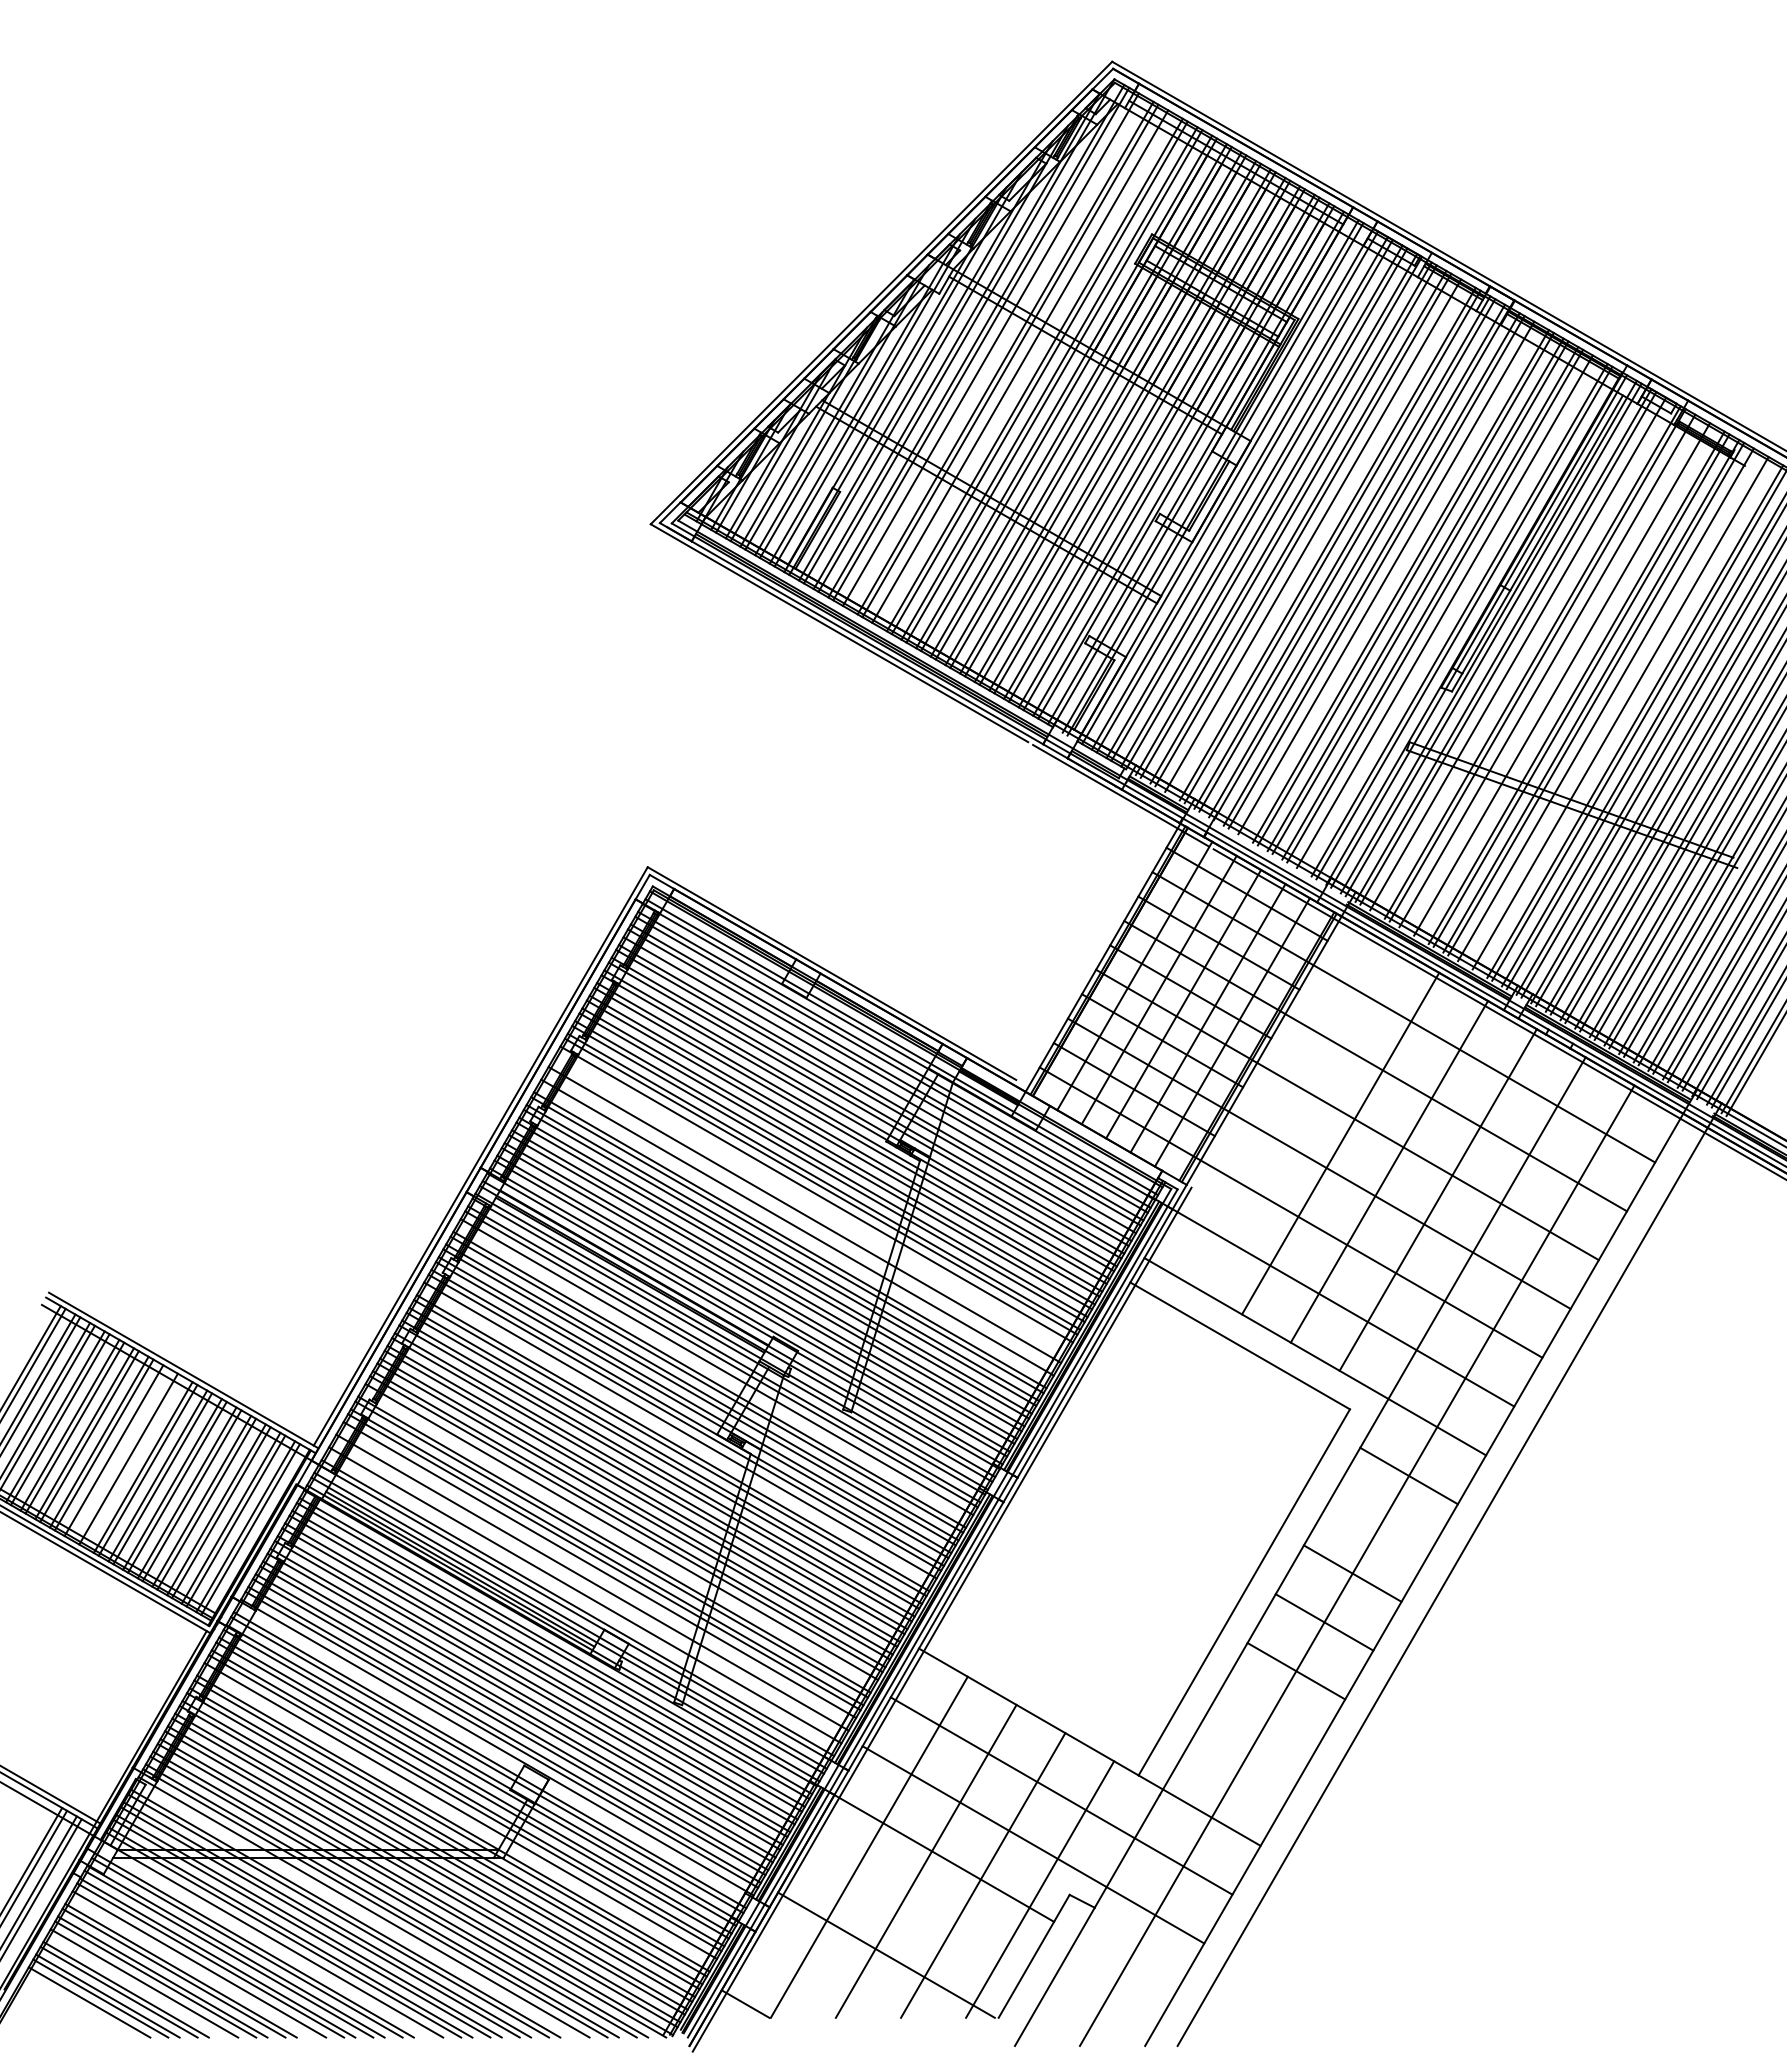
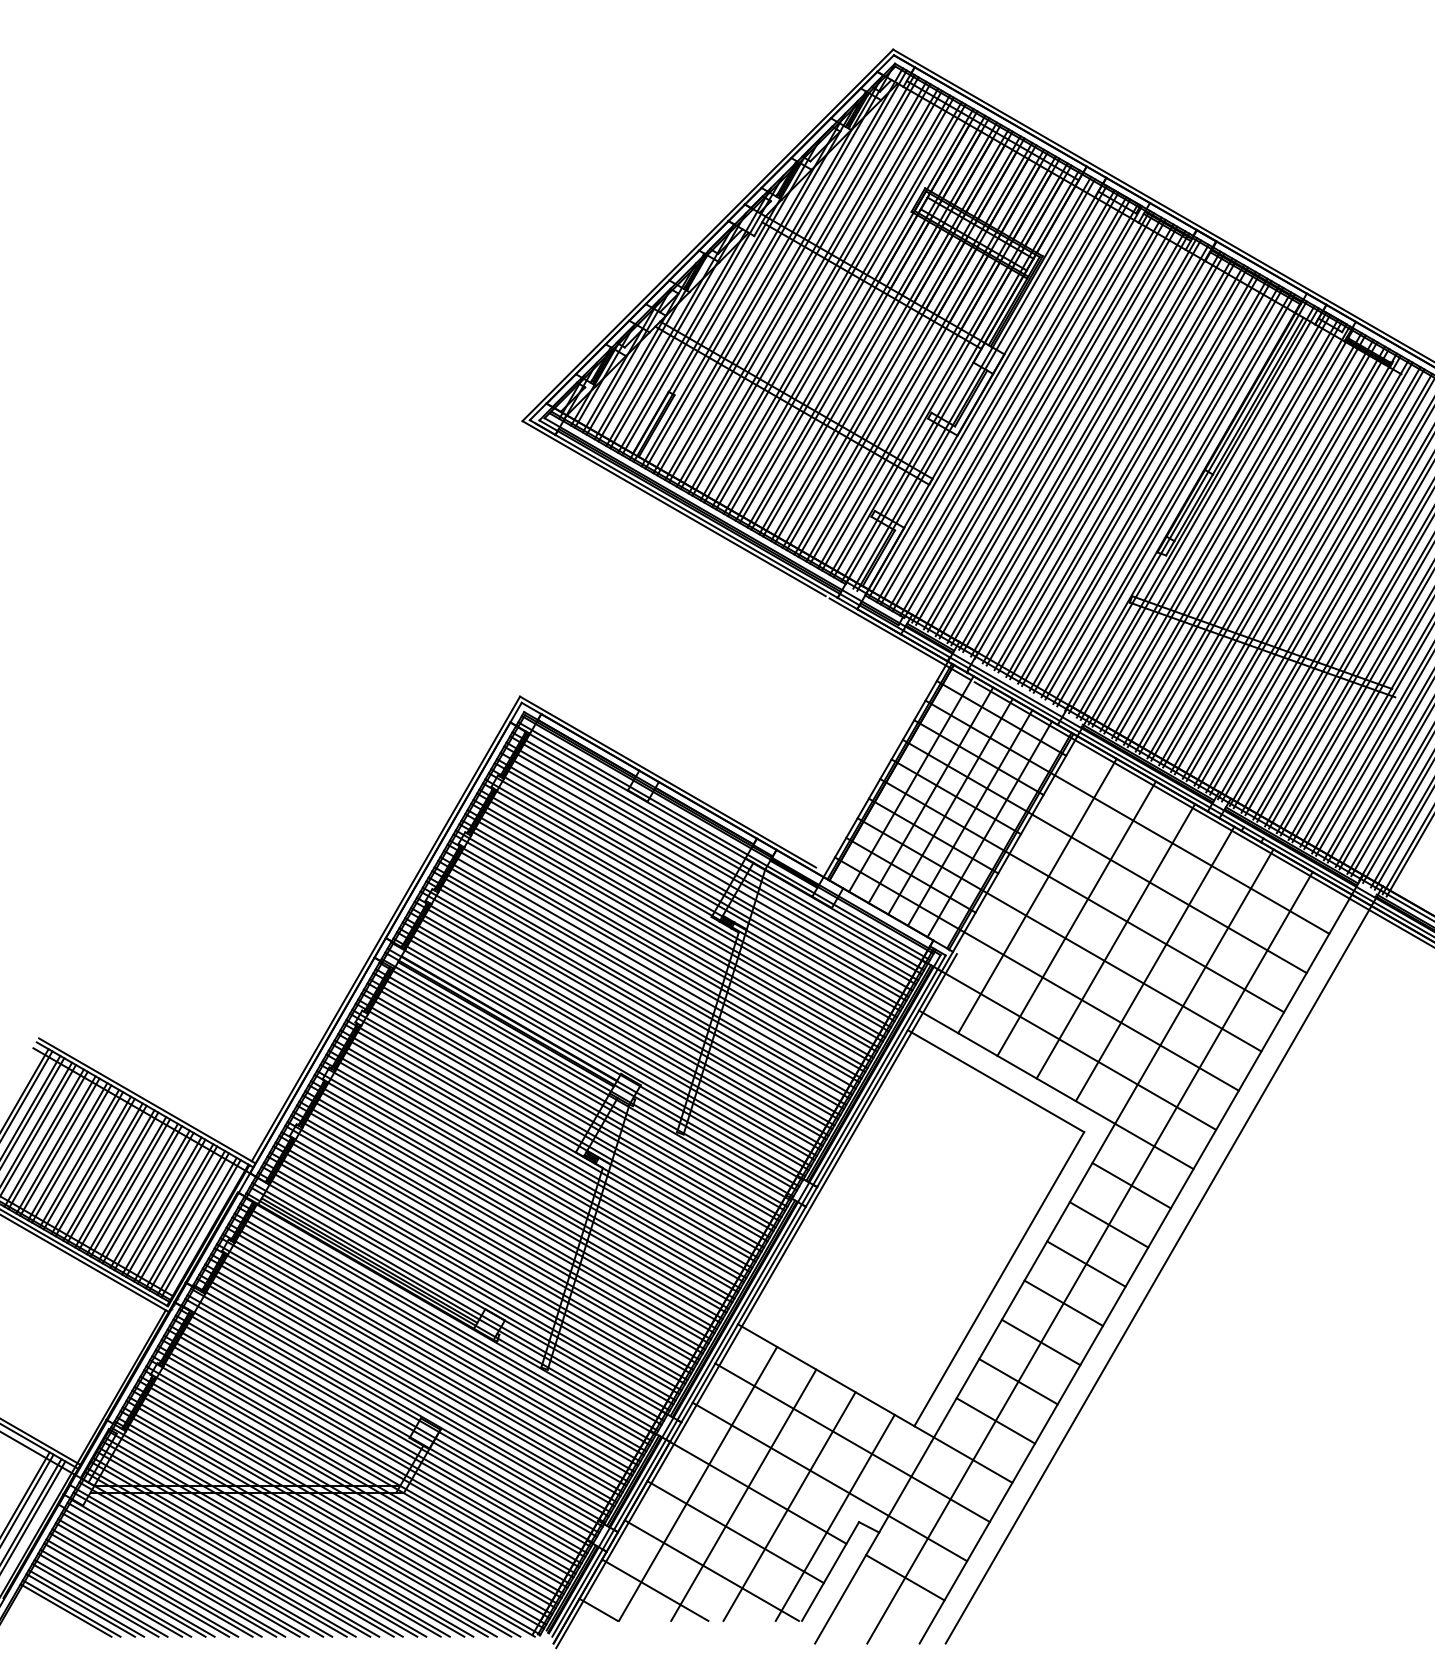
line: (995, 352) -> (799, 283), added
line: (1025, 369) -> (823, 296), added
line: (1317, 538) -> (1058, 432), added
line: (1391, 580) -> (1117, 466), added
line: (1449, 614) -> (1164, 493), added
line: (1522, 656) -> (1222, 527), added
line: (1552, 673) -> (1246, 541), added
line: (1566, 681) -> (1258, 547), added
line: (1610, 707) -> (1293, 568), added
line: (1625, 715) -> (1305, 574), added
line: (1291, 1115) -> (1037, 896), added
line: (813, 1199) -> (653, 963), added
line: (809, 1207) -> (650, 969), added
line: (801, 1219) -> (643, 979), added
line: (794, 1232) -> (637, 990), added
line: (713, 1371) -> (572, 1101), added
line: (677, 1435) -> (543, 1153), added
line: (118, 1453) -> (94, 1167), added
line: (133, 1461) -> (106, 1174), added
line: (1380, 1524) -> (1108, 1224), added
line: (618, 1536) -> (496, 1234), added
line: (596, 1574) -> (478, 1264), added
line: (589, 1587) -> (473, 1275), added
line: (582, 1600) -> (467, 1285), added
line: (1268, 1719) -> (1018, 1381), added
line: (494, 1752) -> (396, 1407), added
line: (1239, 1768) -> (995, 1420), added
line: (457, 1815) -> (367, 1458), added
line: (915, 1906) -> (735, 1531), added
line: (356, 1909) -> (286, 1533), added
line: (265, 1941) -> (213, 1559), added
line: (1127, 1963) -> (905, 1577), added
line: (191, 1966) -> (153, 1579), added
line: (815, 1979) -> (654, 1590), added
line: (136, 1985) -> (109, 1594), added
line: (82, 2004) -> (66, 1610), added

